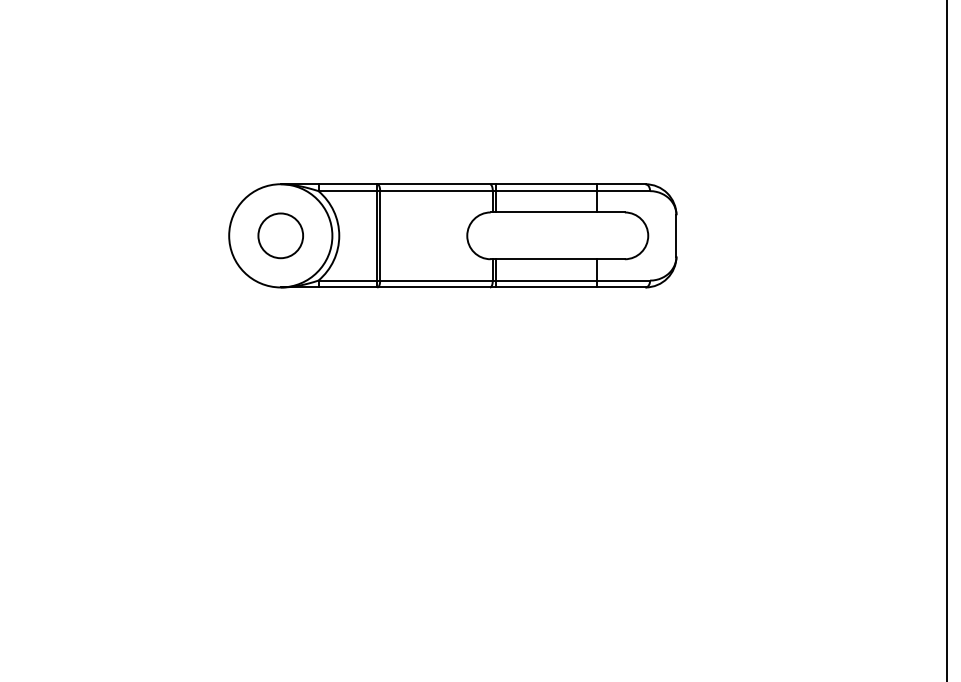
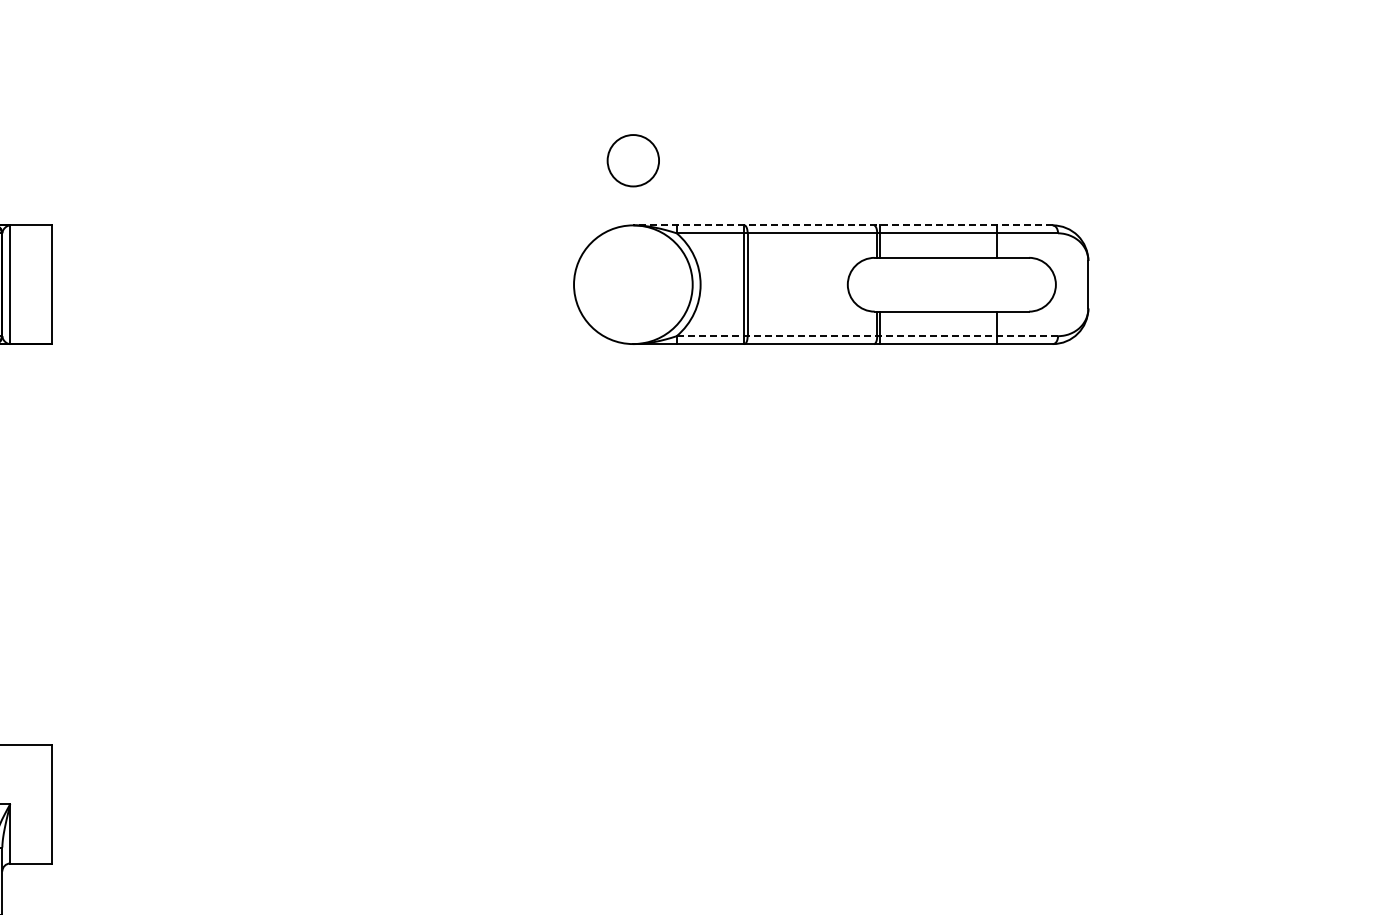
line: (463, 184) -> (843, 225), solid -> dashed
circle: (280, 235) -> (632, 160), moved
line: (484, 280) -> (867, 336), solid -> dashed

